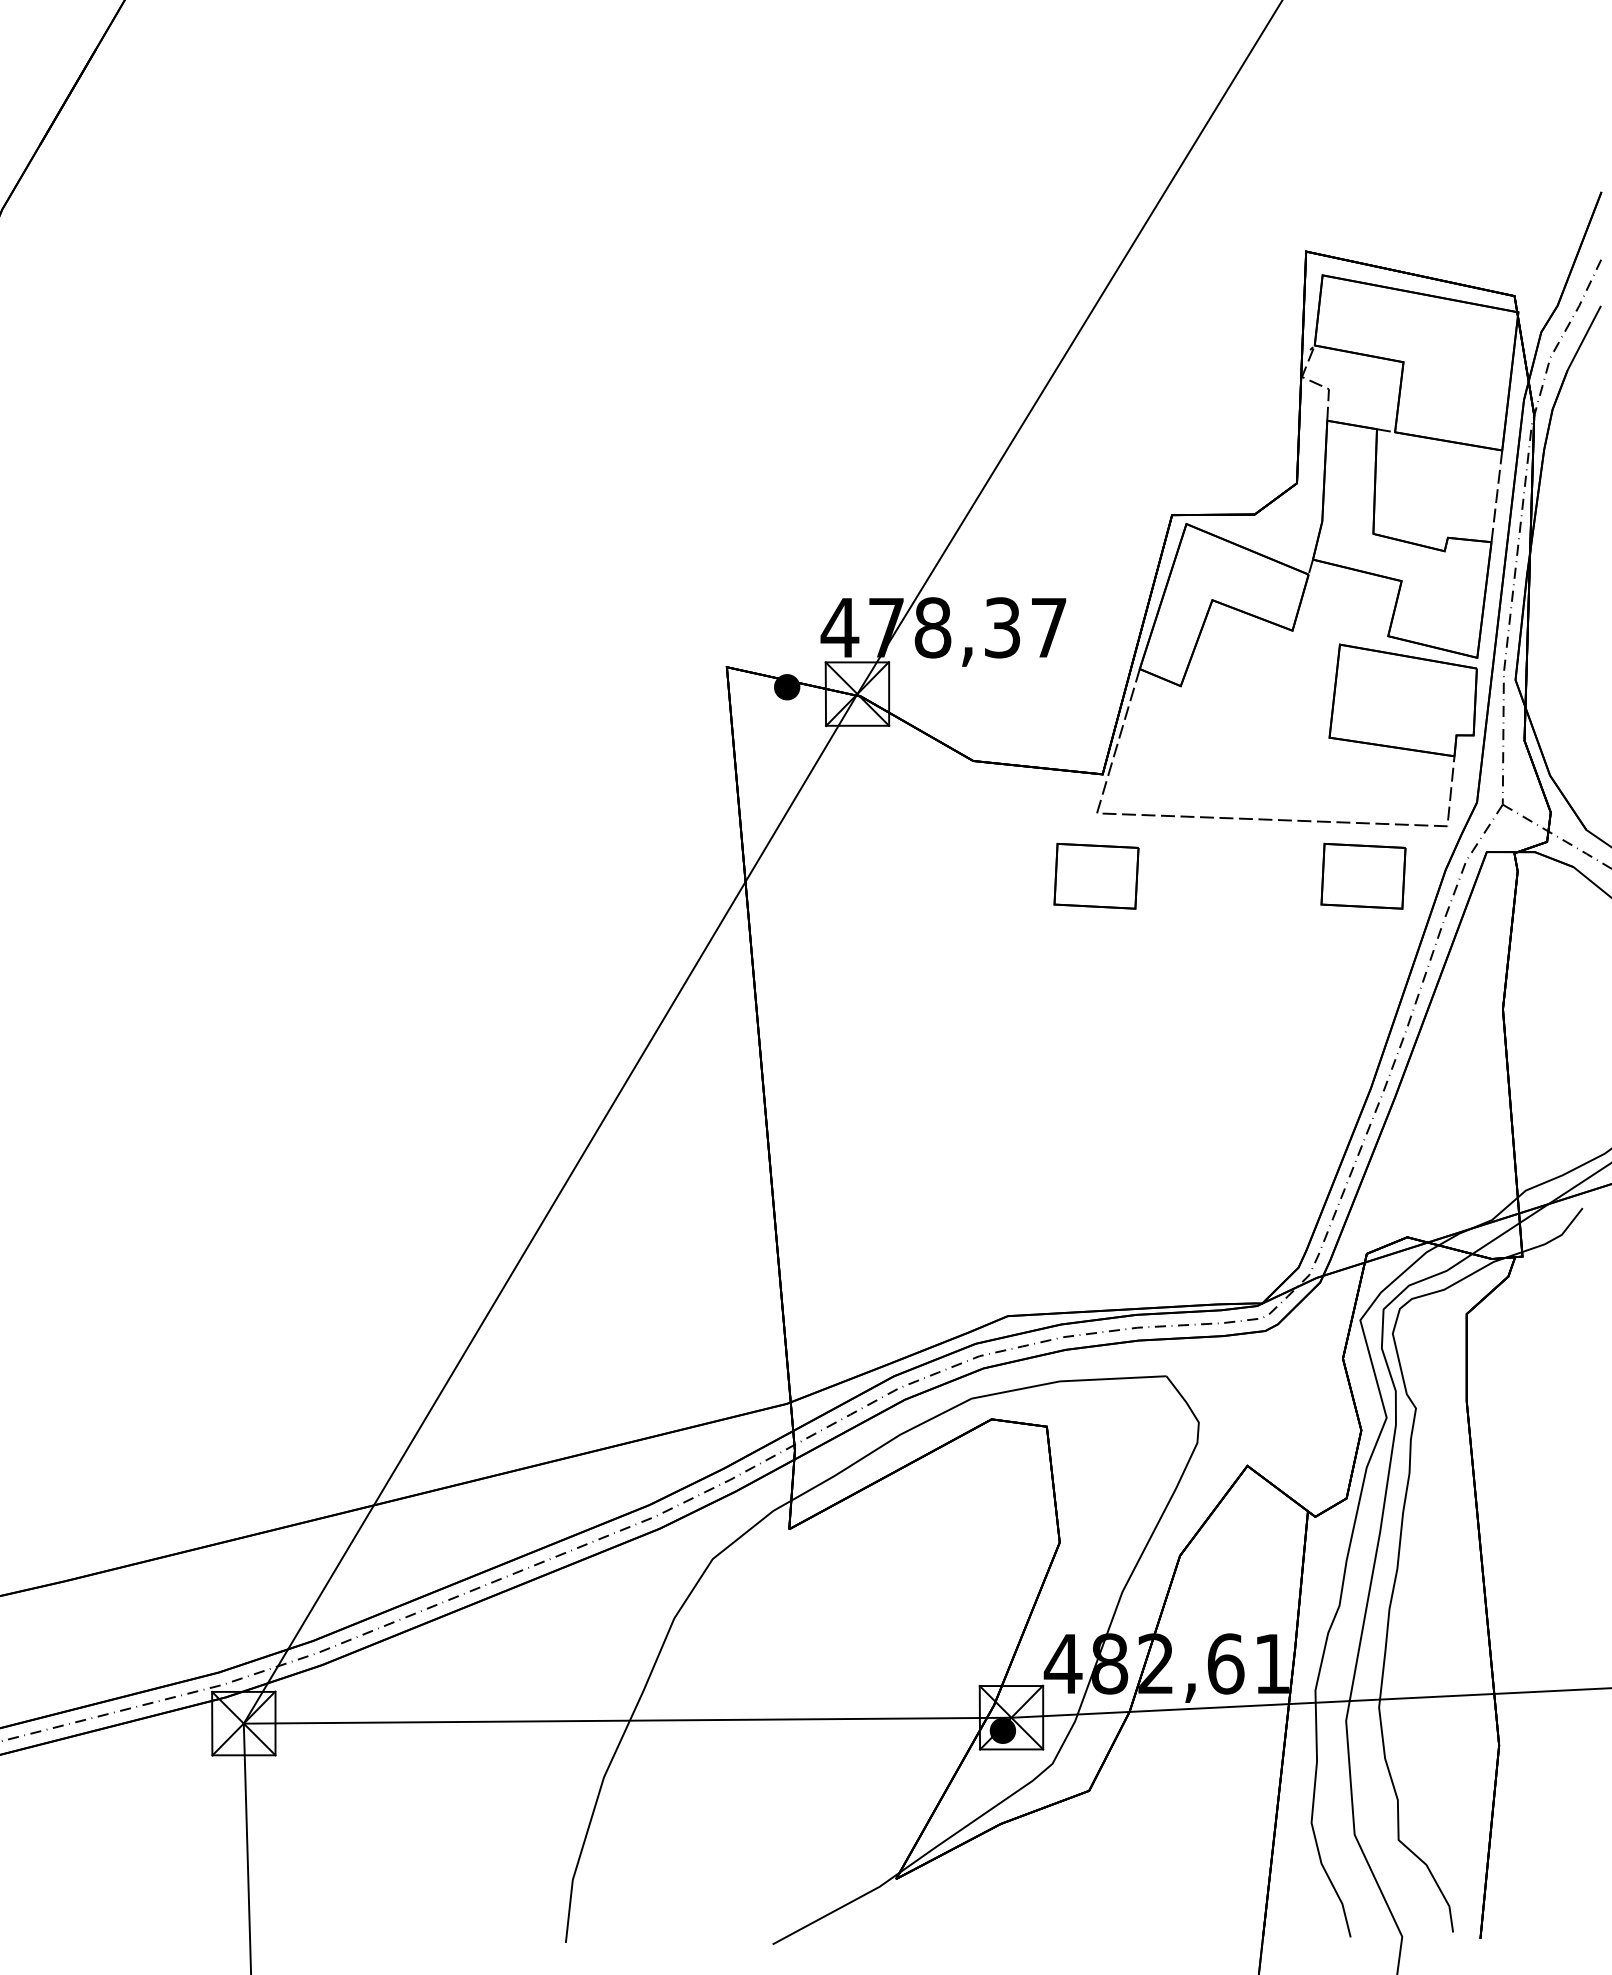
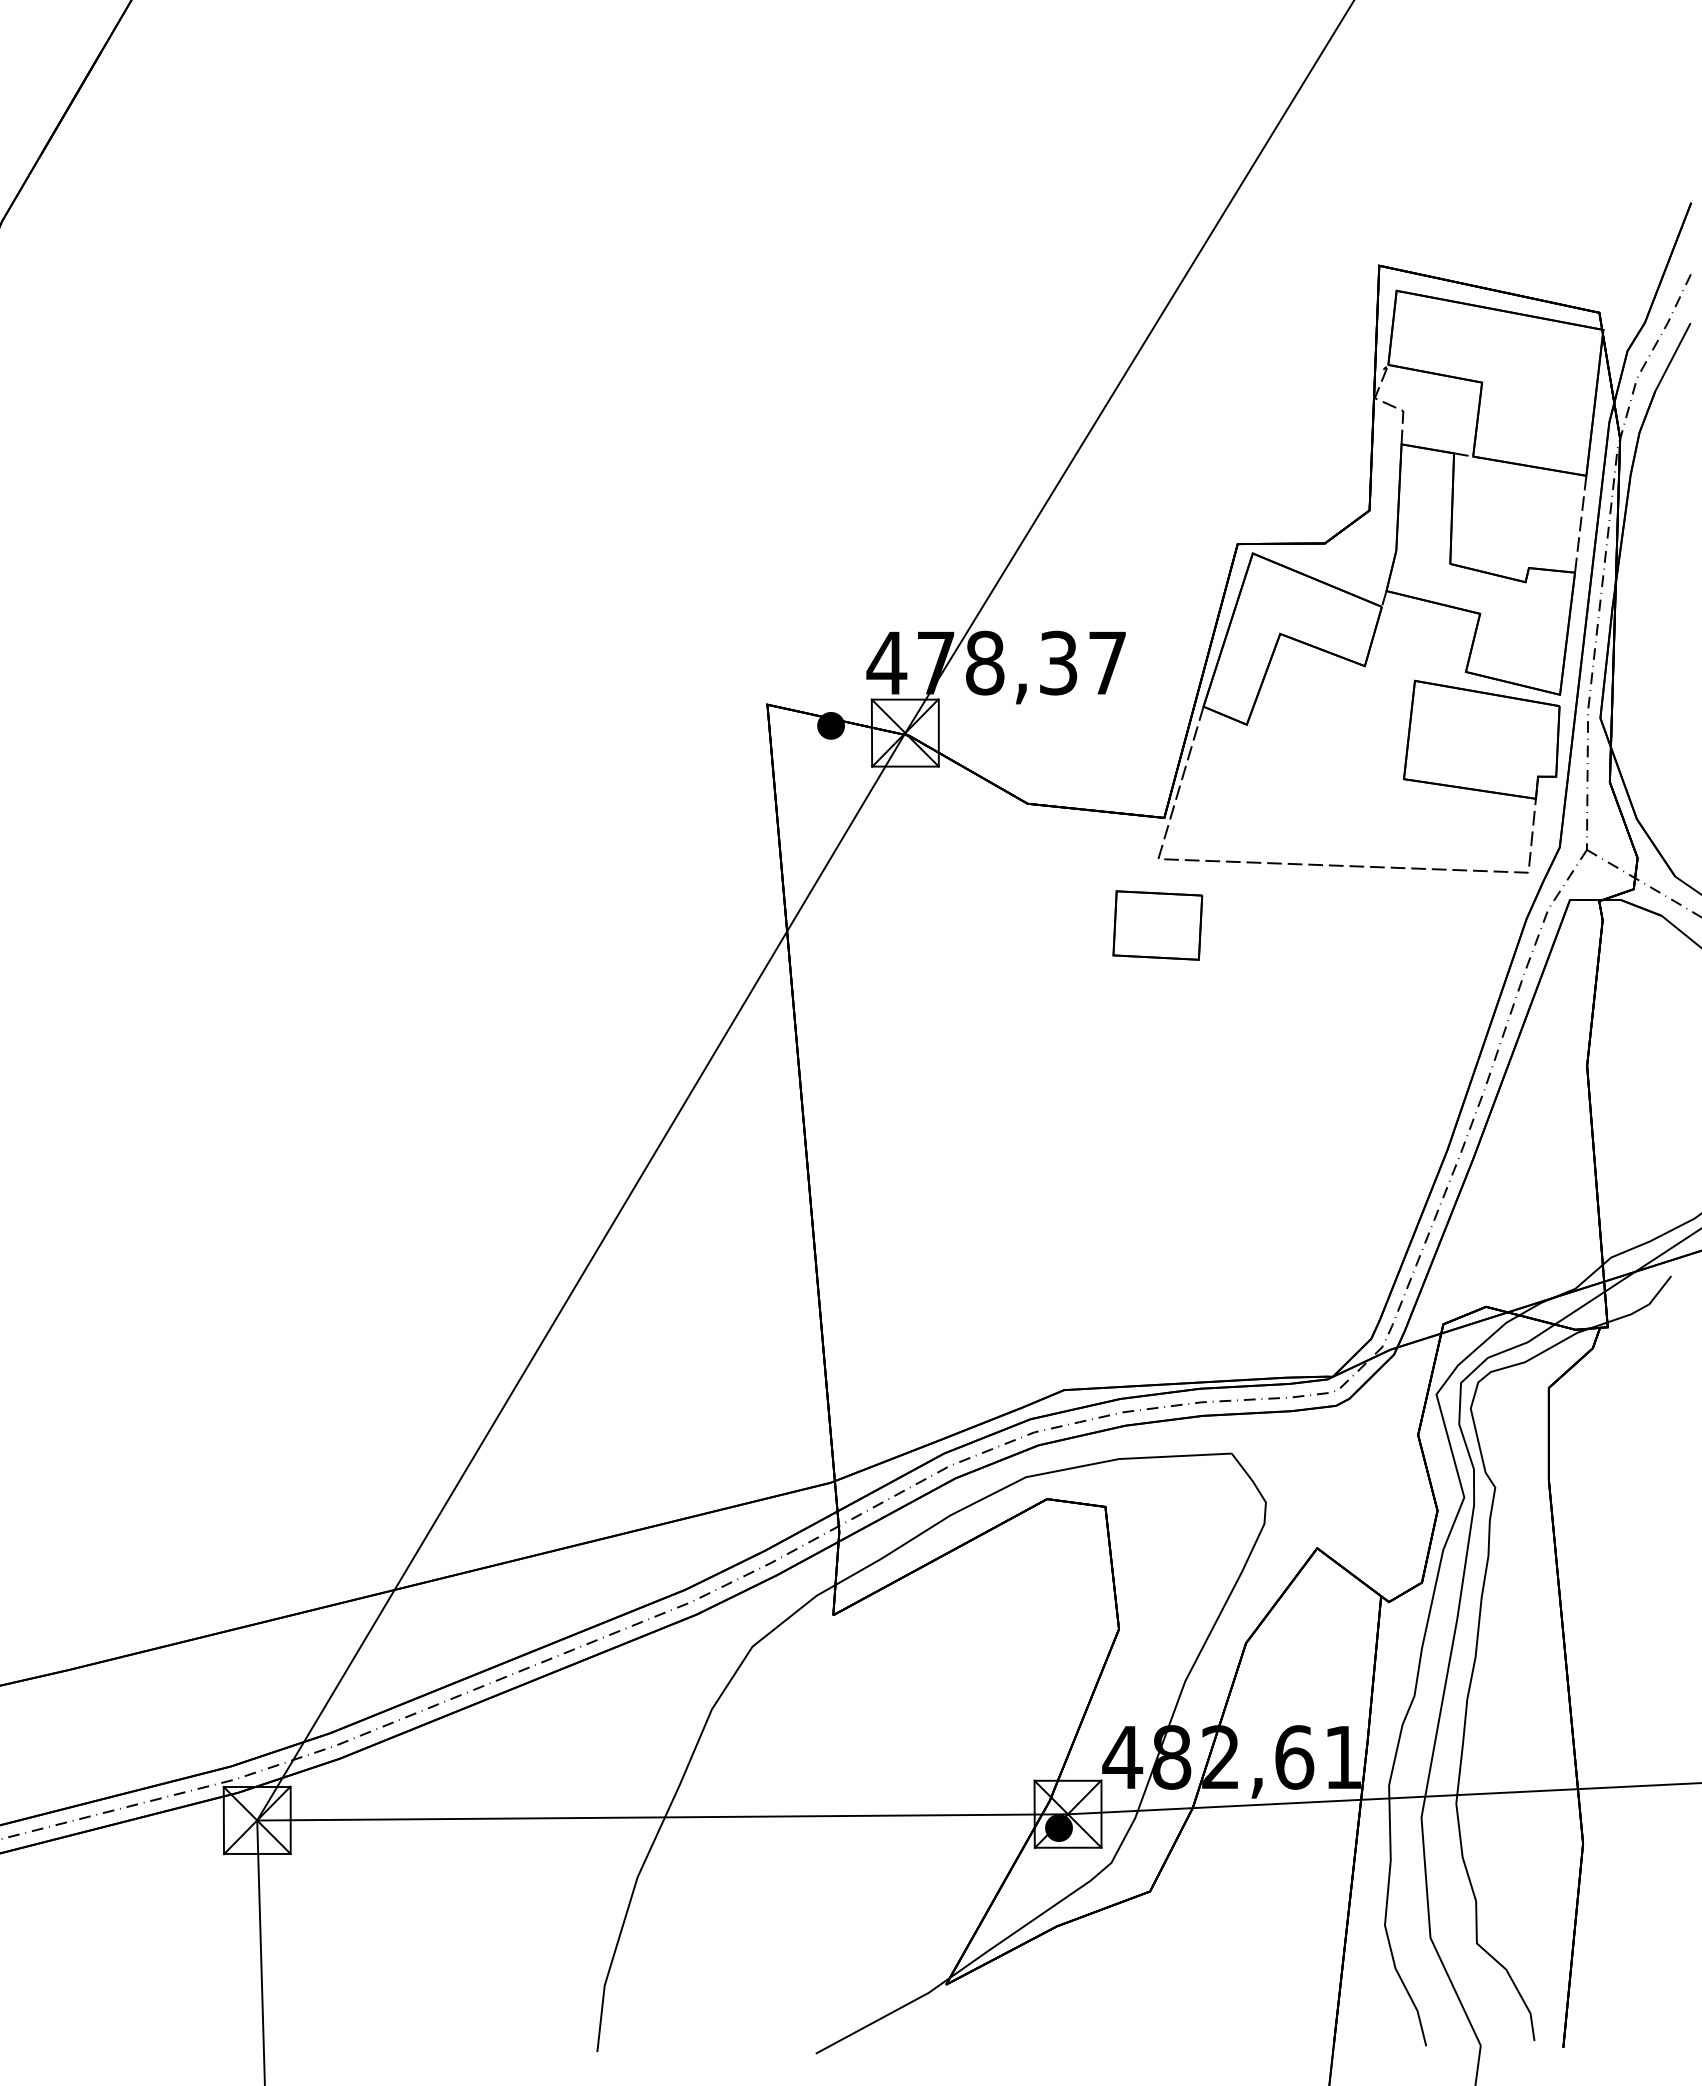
part: (1363, 876) -> (1439, 925), removed

